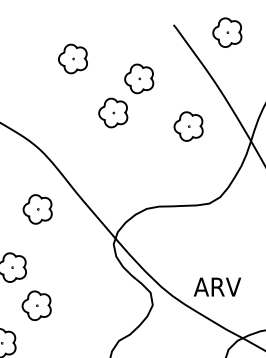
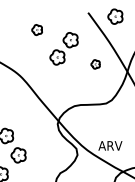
part: (73, 57) -> (37, 29), size x0.7
part: (188, 126) -> (95, 64), size x0.6
part: (38, 209) -> (19, 106), removed

